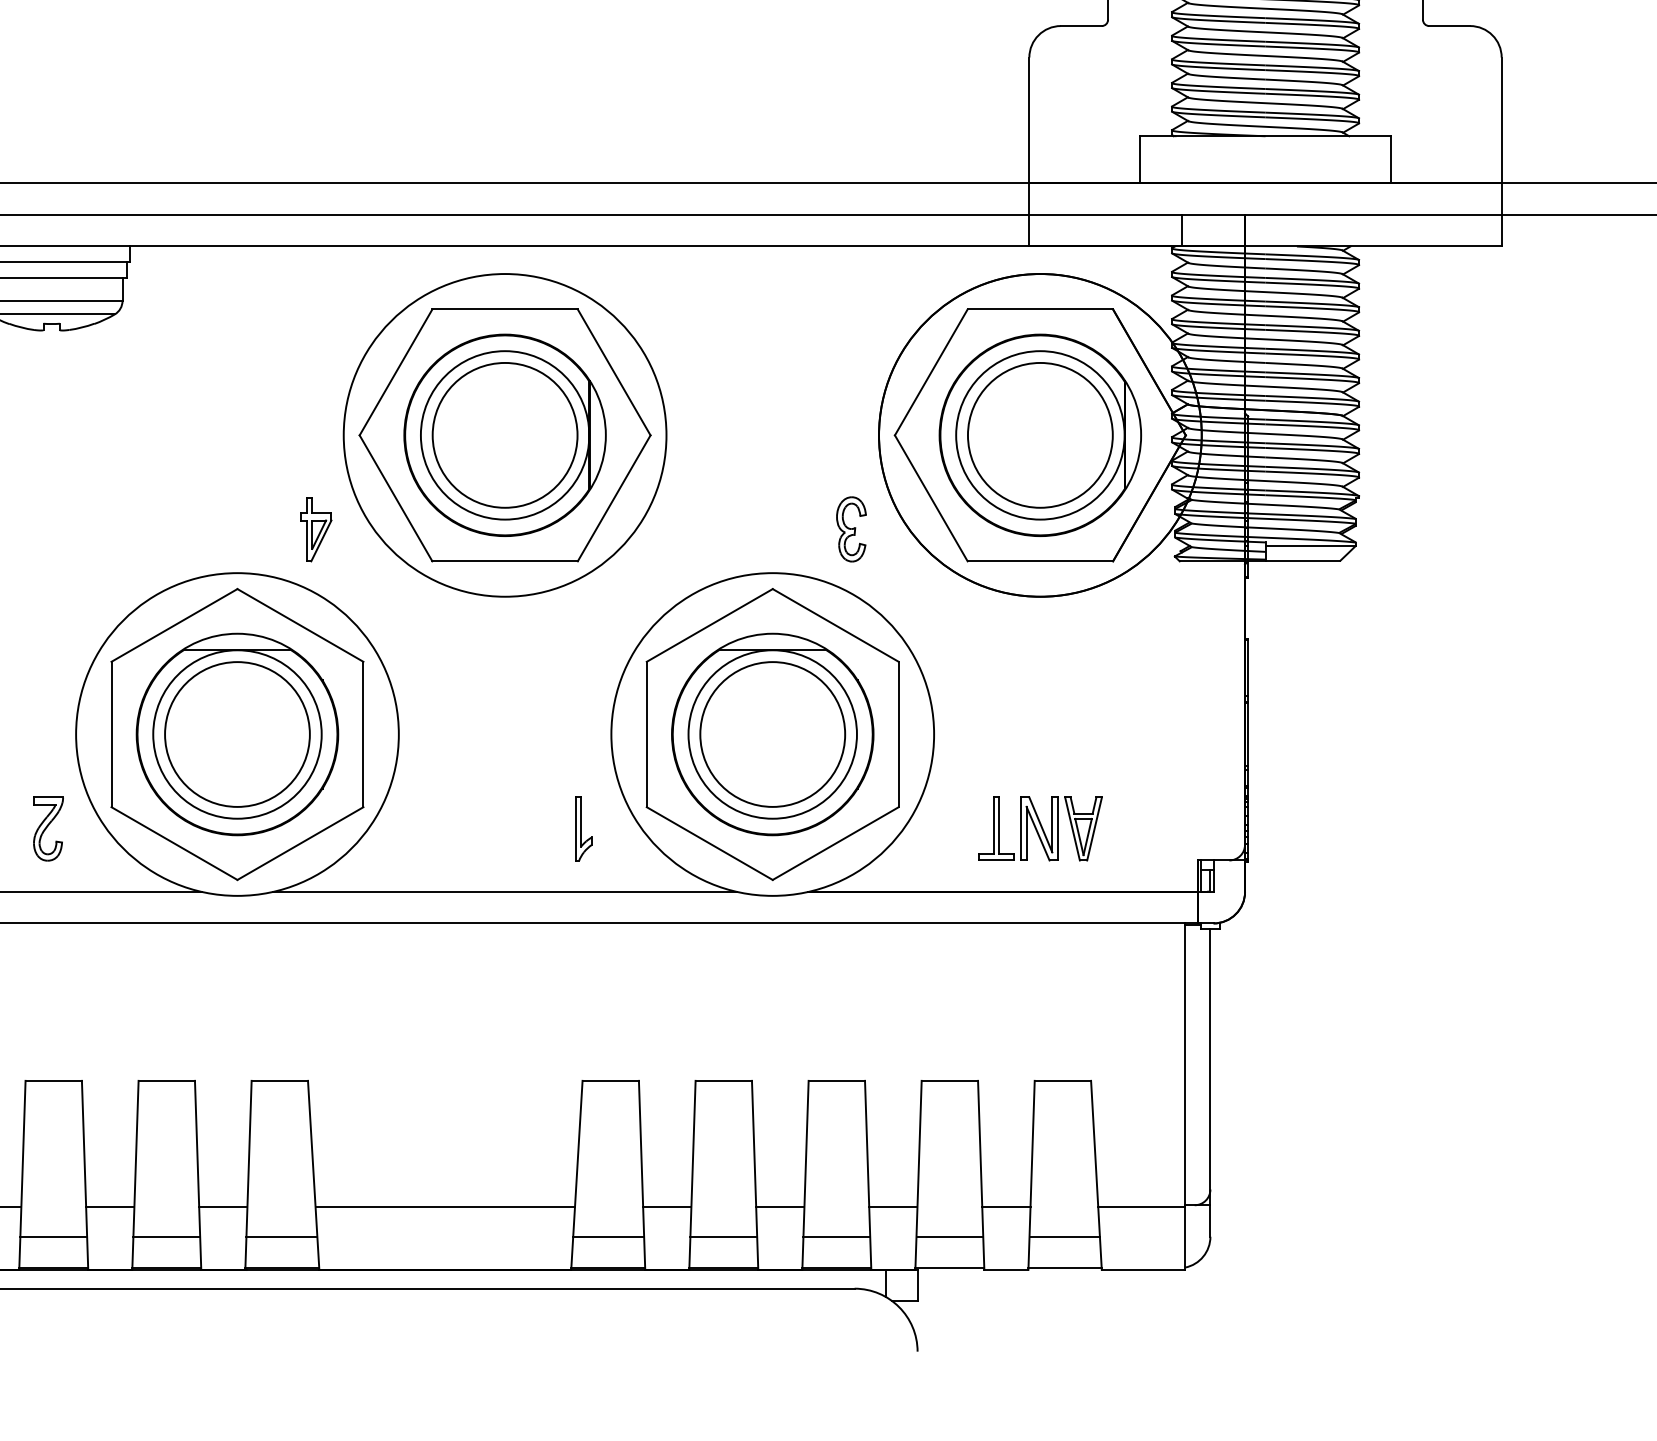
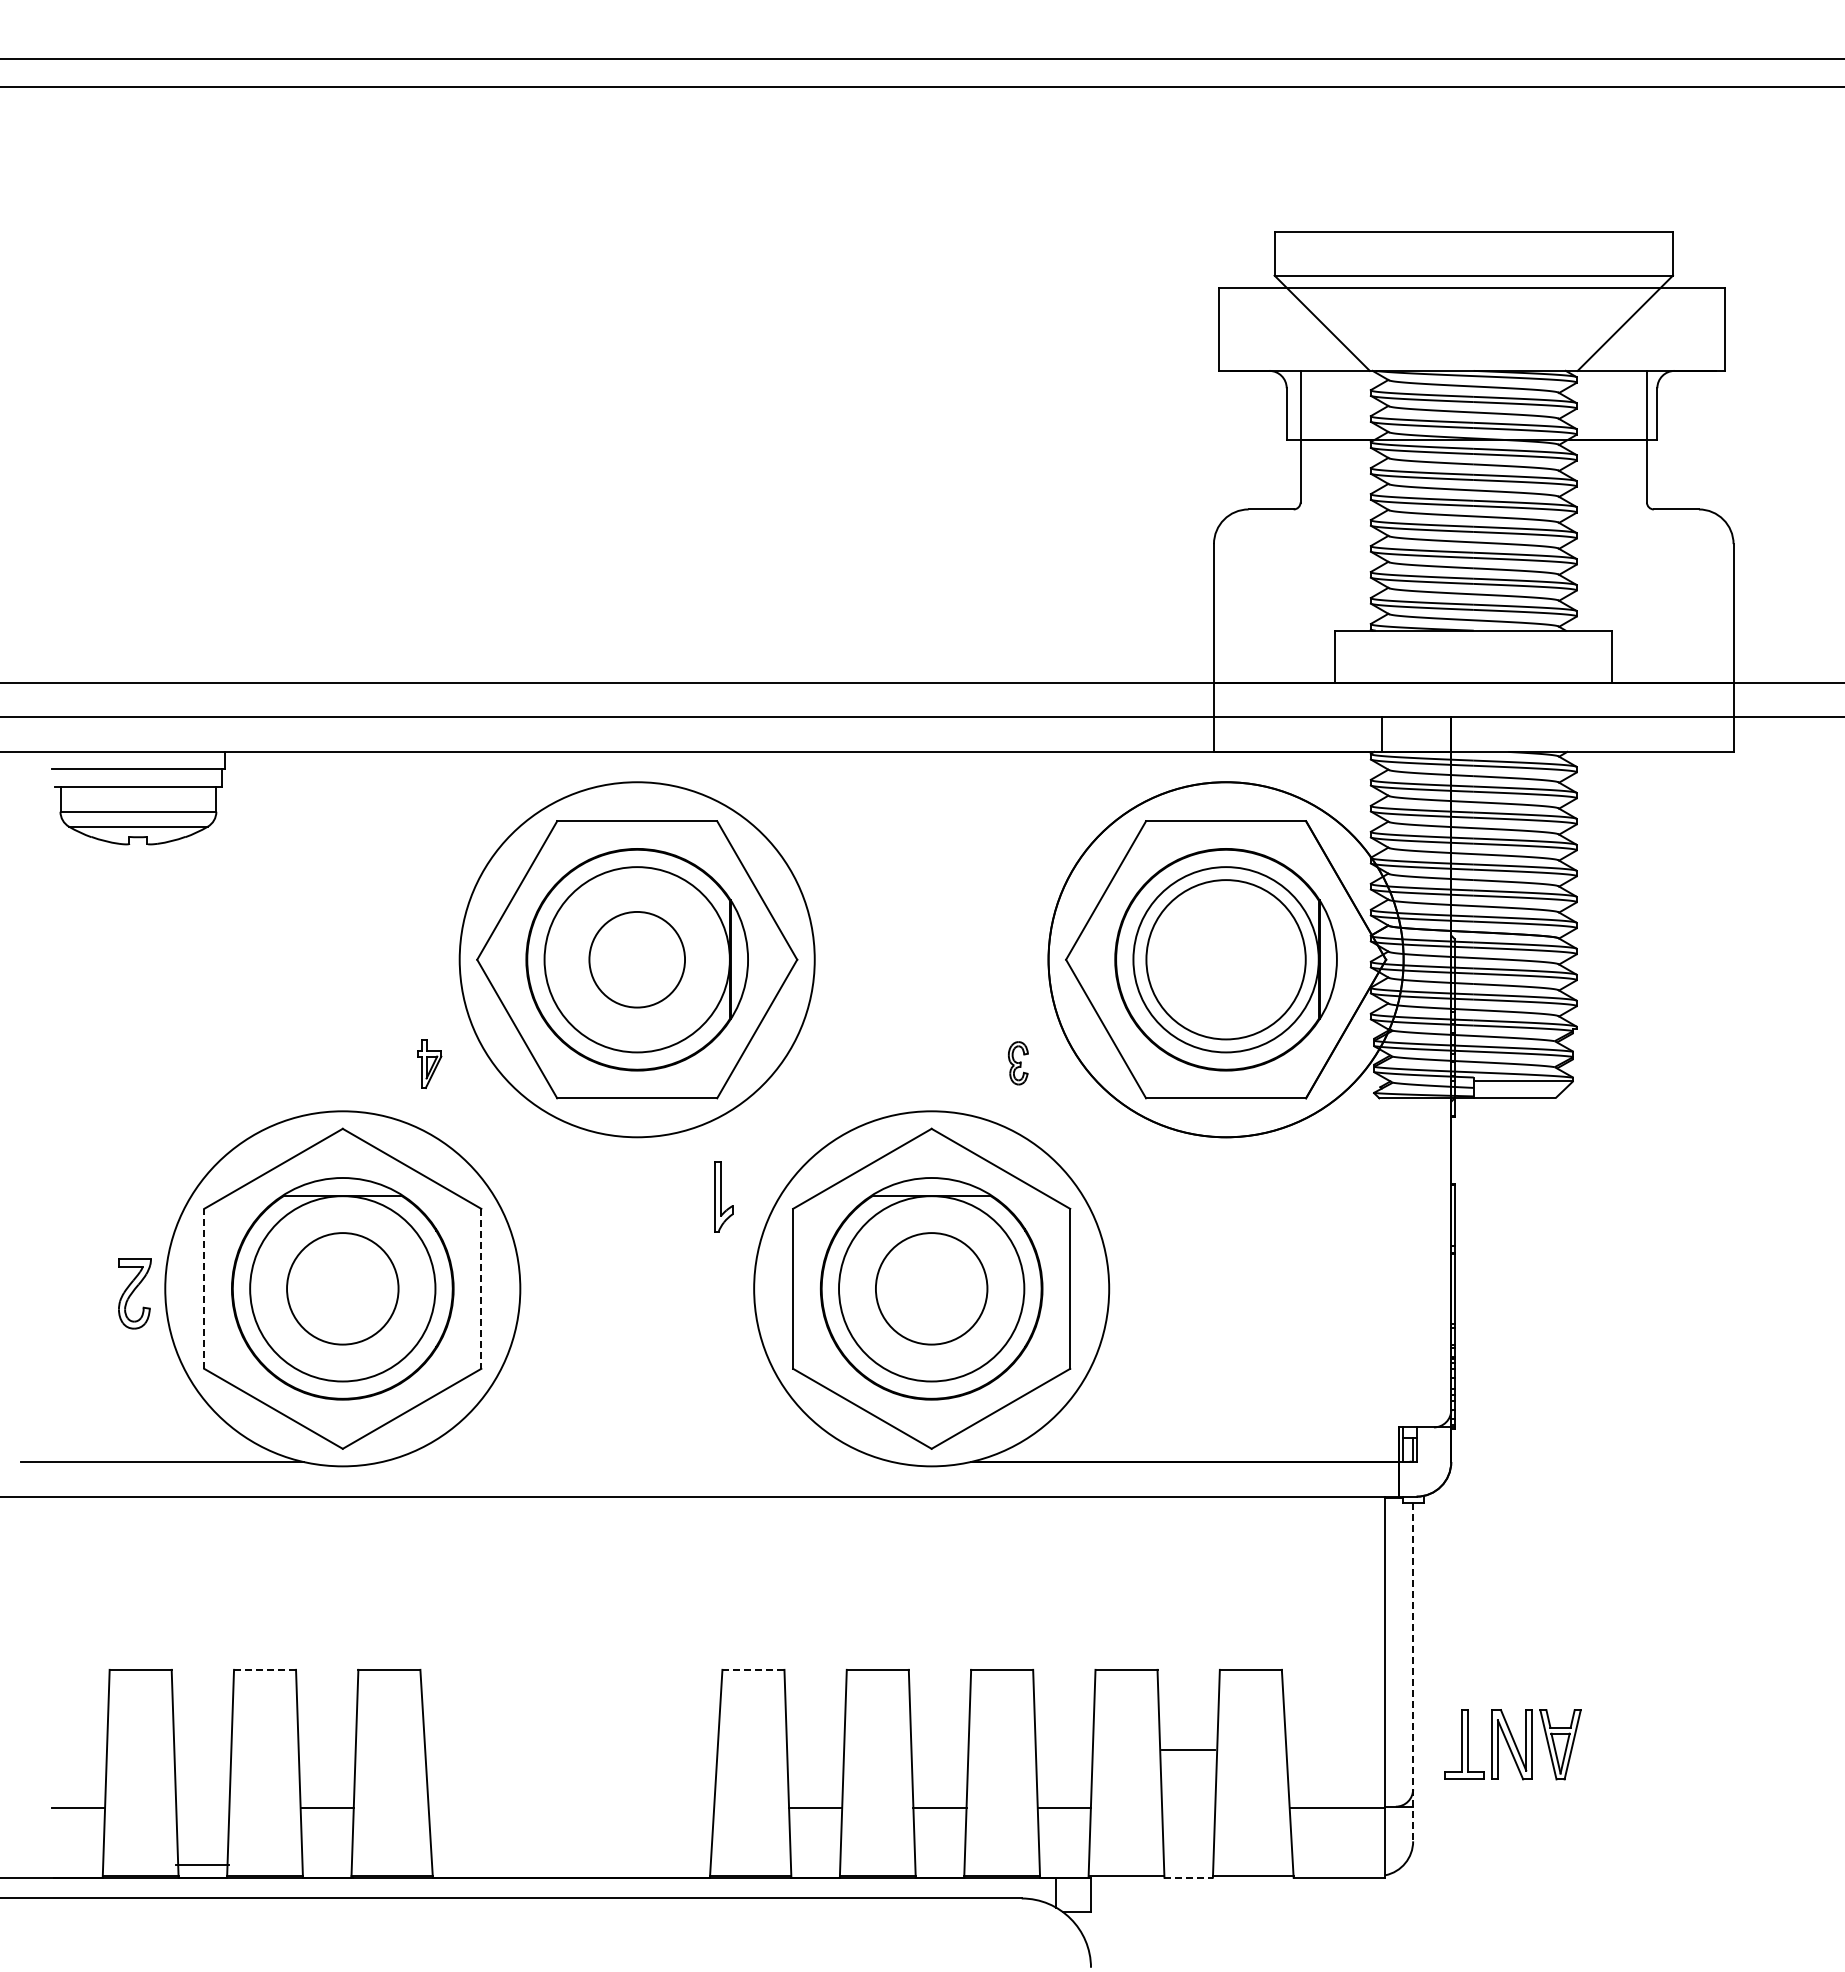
circle: (504, 435) -> (636, 959), size x0.6
part: (316, 529) -> (429, 1063), size x0.7
part: (851, 529) -> (1018, 1063), size x0.6
line: (111, 734) -> (204, 1288), solid -> dashed
circle: (237, 734) -> (342, 1288), size x0.7
line: (363, 734) -> (481, 1288), solid -> dashed
circle: (772, 734) -> (931, 1288), size x0.7
part: (48, 828) -> (134, 1293), moved
part: (583, 828) -> (723, 1196), moved
part: (1039, 828) -> (1512, 1744), moved
line: (504, 892) -> (636, 1462), removed
line: (167, 1080) -> (265, 1669), solid -> dashed
line: (610, 1080) -> (753, 1669), solid -> dashed
line: (1210, 1083) -> (1413, 1672), solid -> dashed
line: (109, 1206) -> (202, 1865), moved
line: (445, 1206) -> (571, 1808), removed
line: (1006, 1206) -> (1188, 1750), moved
line: (53, 1236) -> (140, 1841), removed
line: (166, 1236) -> (264, 1841), removed
line: (281, 1236) -> (391, 1841), removed
line: (608, 1236) -> (751, 1841), removed
line: (723, 1236) -> (877, 1841), removed
line: (836, 1236) -> (1001, 1841), removed
line: (949, 1236) -> (1126, 1841), removed
line: (1064, 1236) -> (1252, 1841), removed
line: (1007, 1269) -> (1189, 1877), solid -> dashed

